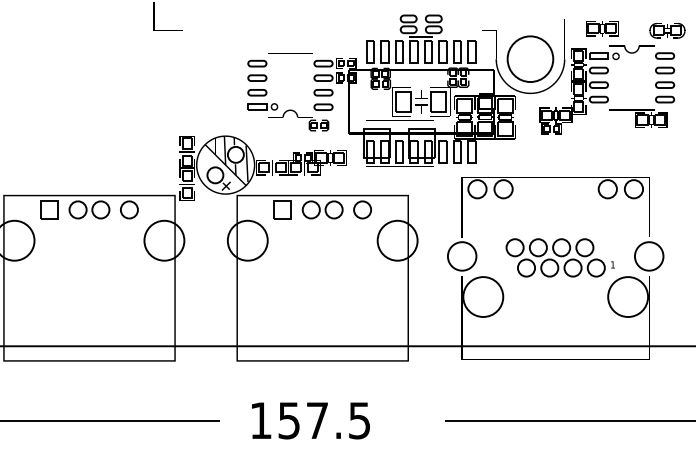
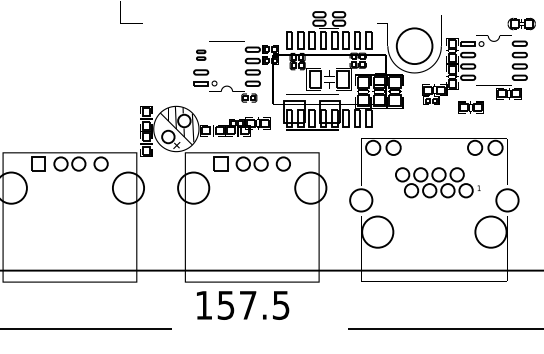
part: (602, 28) -> (470, 107), moved
part: (257, 70) -> (201, 55), size x0.6
part: (559, 257) -> (437, 182), moved
text: (310, 420) -> (242, 305), moved

